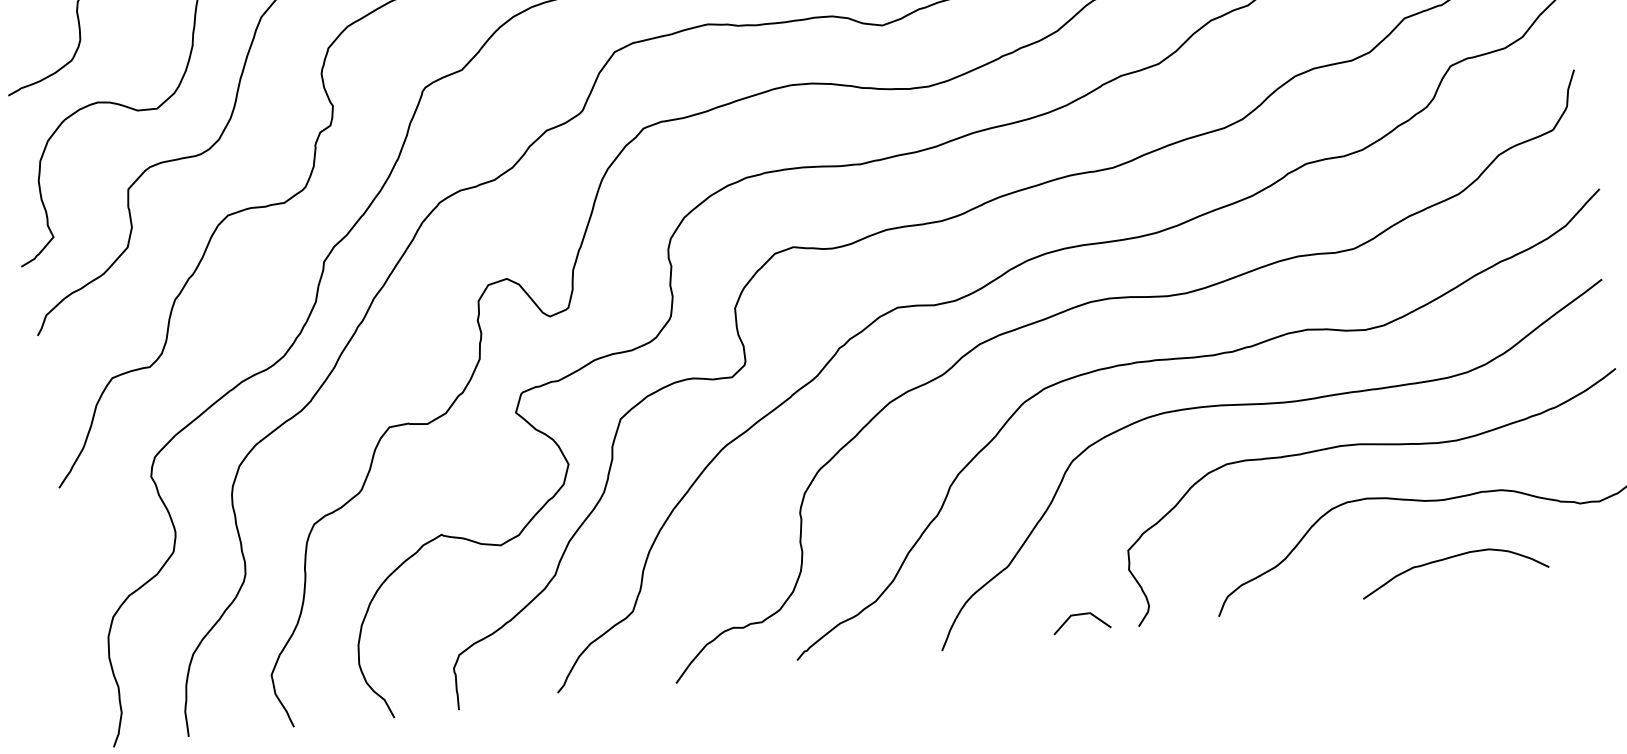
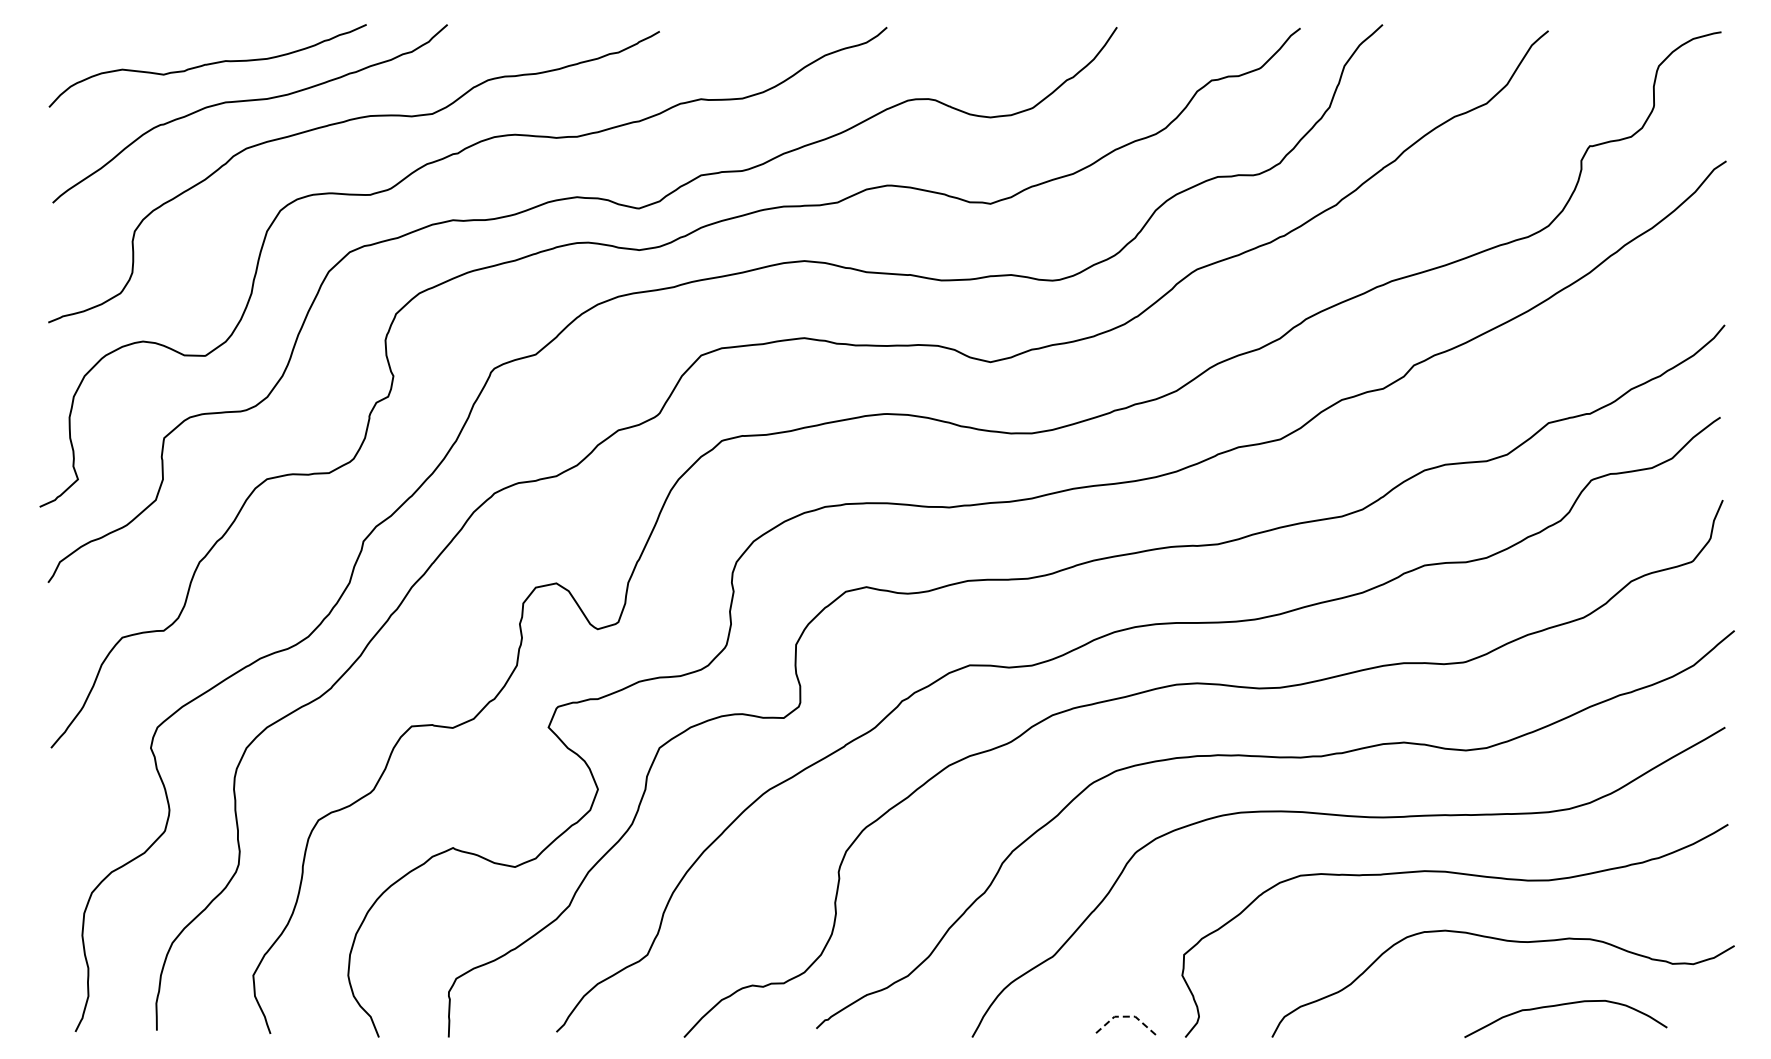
curve: (1451, 558) -> (1564, 1005), moved
line: (1080, 614) -> (1124, 1016), solid -> dashed

